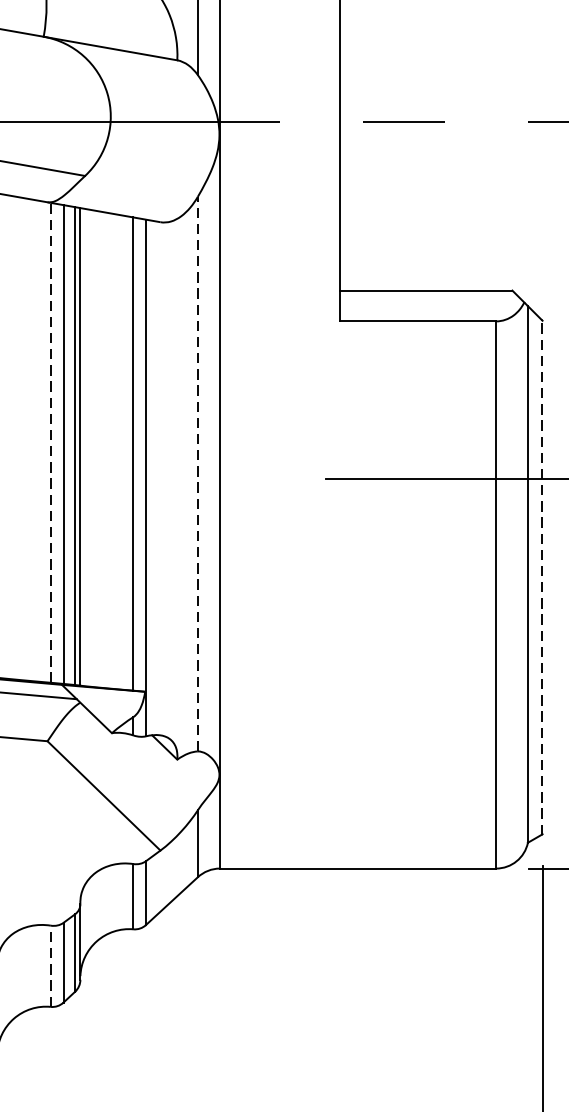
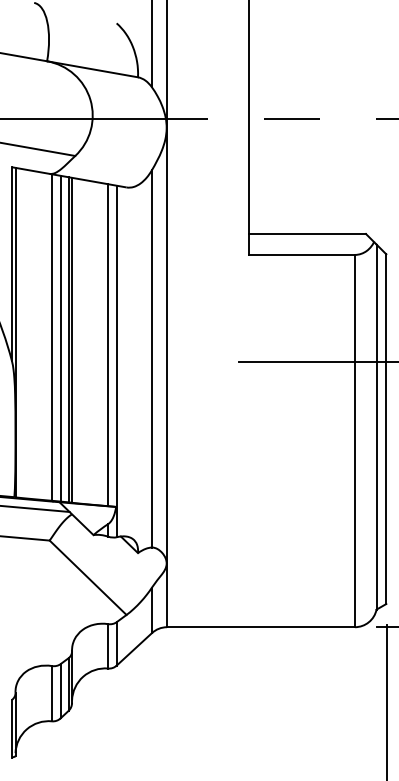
line: (50, 442) -> (51, 337), dashed -> solid
line: (197, 473) -> (151, 358), dashed -> solid
line: (541, 576) -> (385, 428), dashed -> solid
line: (50, 966) -> (51, 693), dashed -> solid

